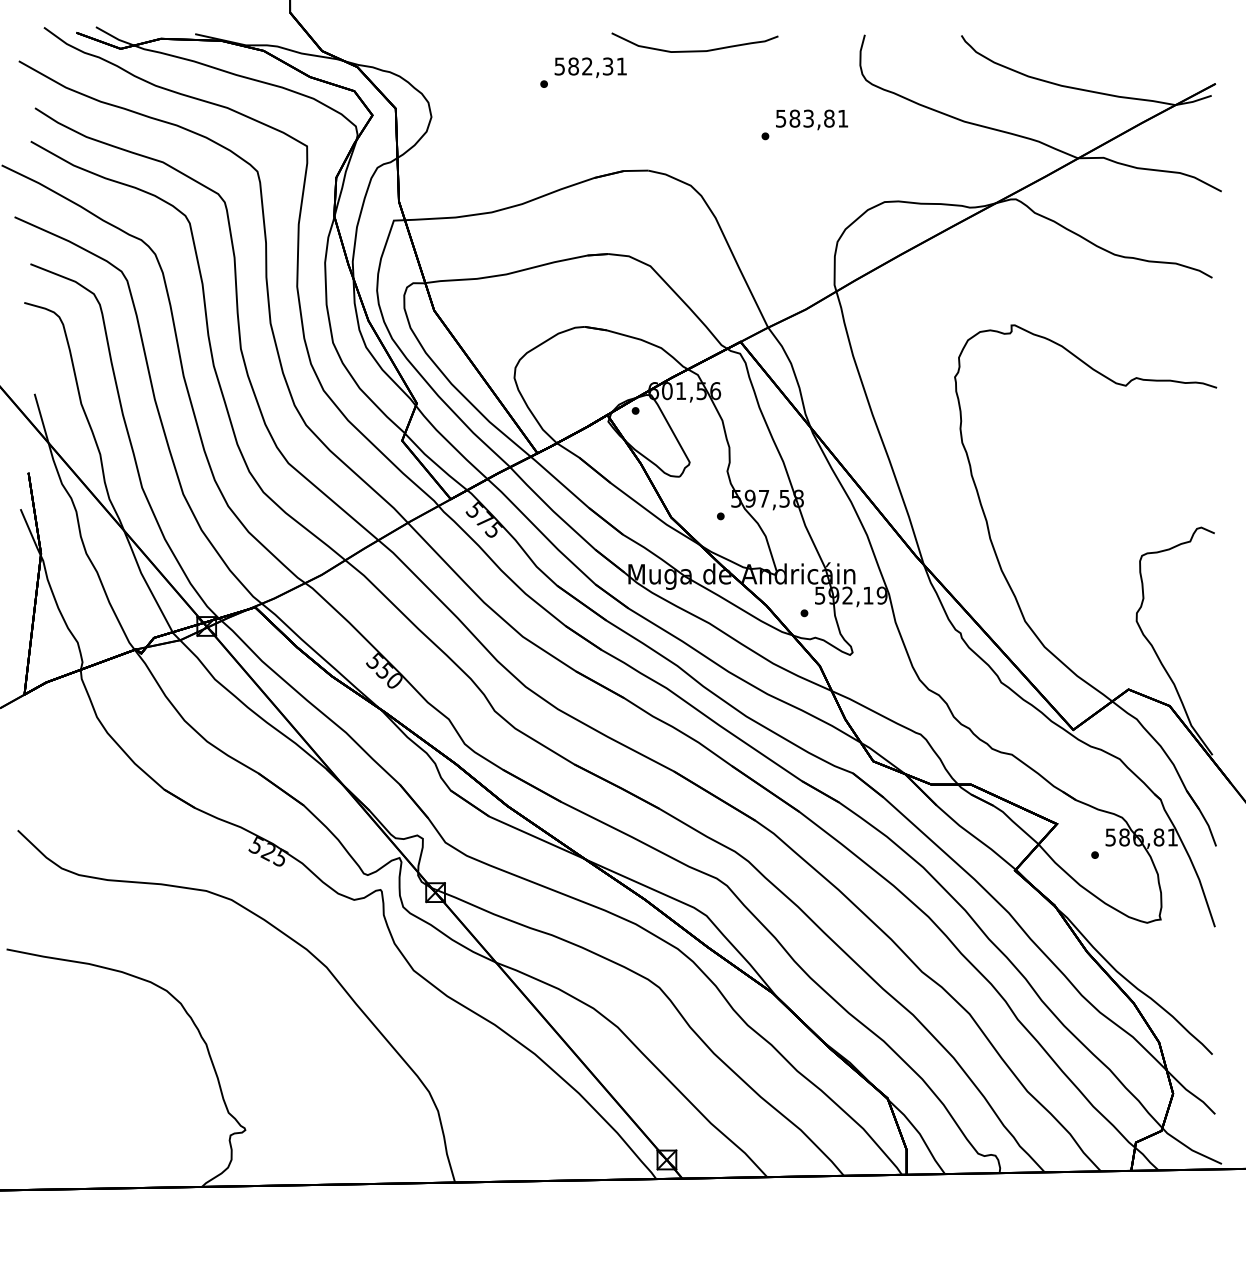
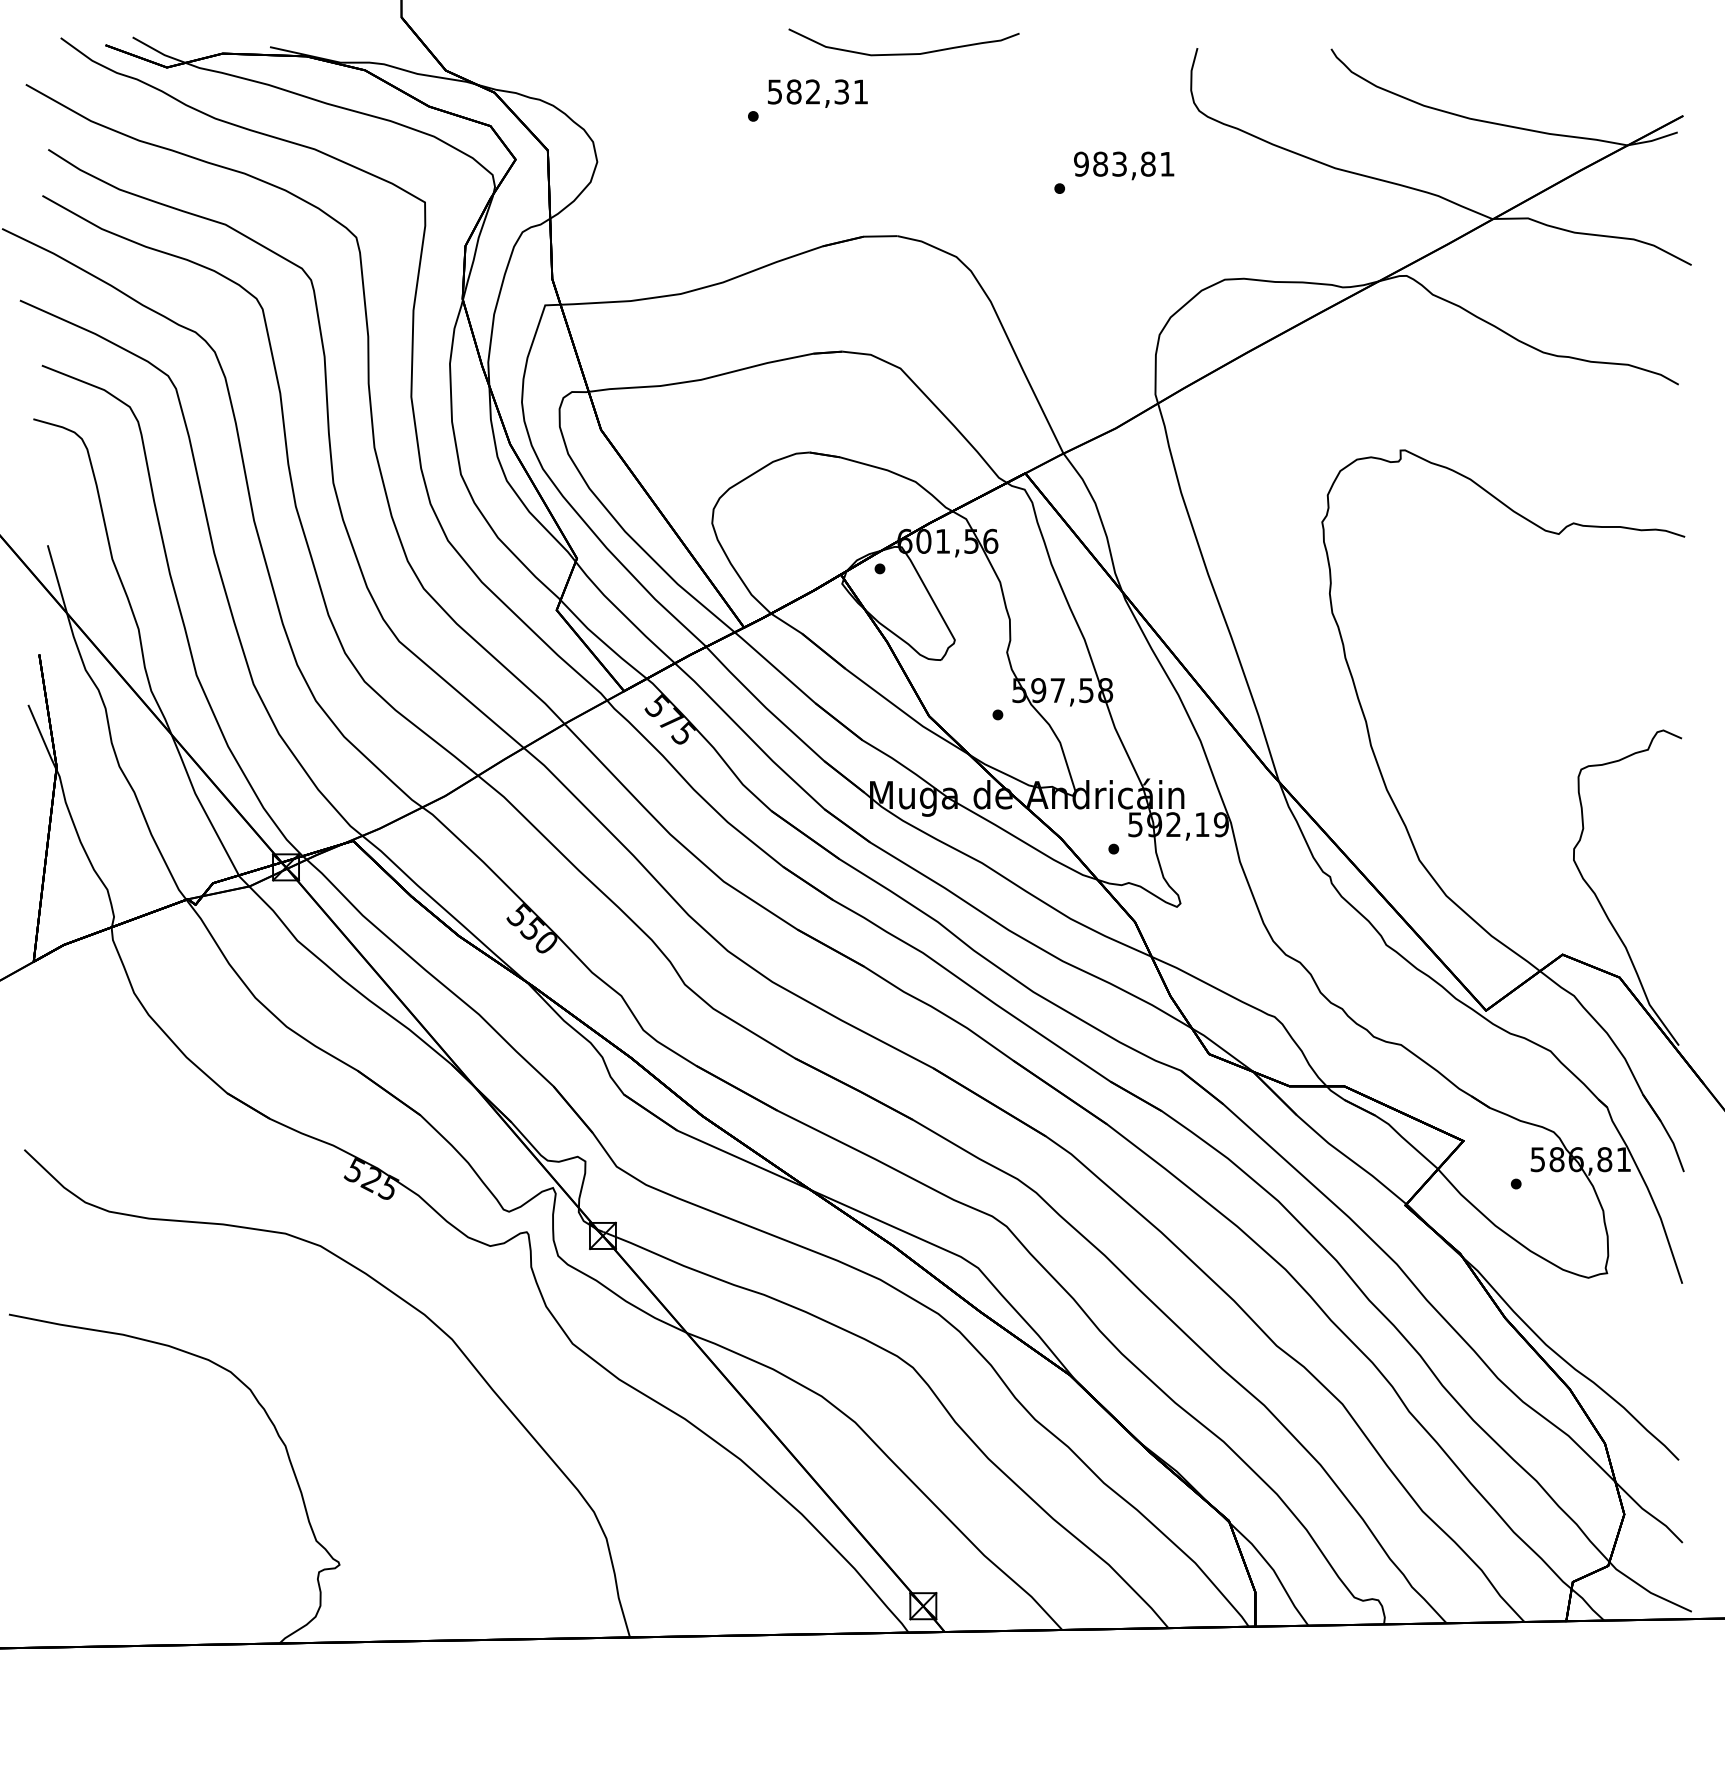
curve: (694, 50) -> (903, 53), moved
text: (780, 118) -> (1080, 163), 583,81 -> 983,81

